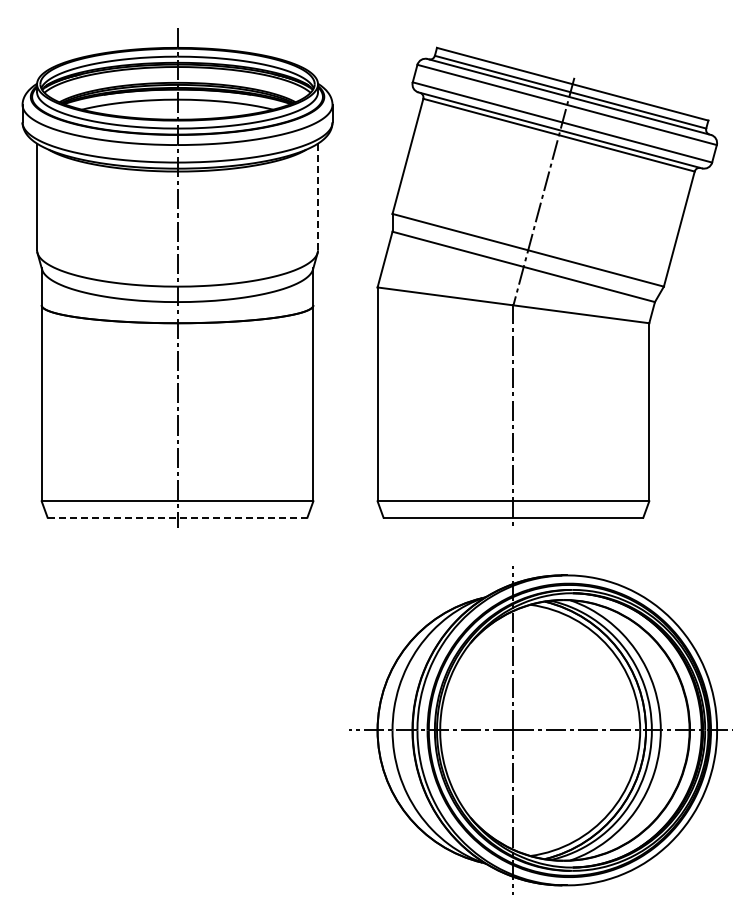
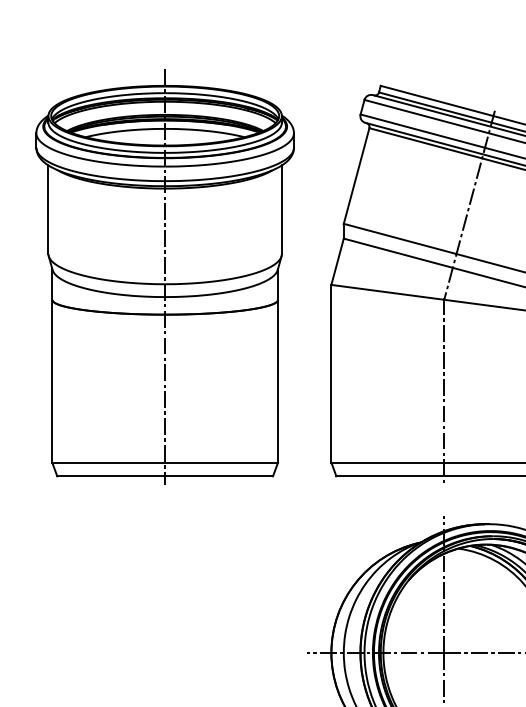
line: (318, 196) -> (282, 209), dashed -> solid
line: (177, 517) -> (165, 476), dashed -> solid

